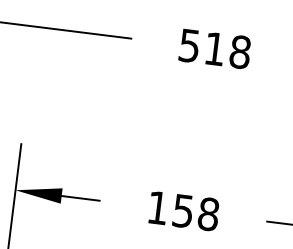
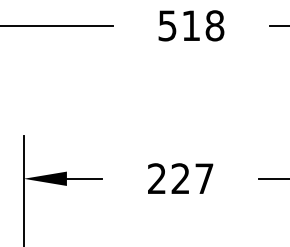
text: (183, 210) -> (180, 178), 158 -> 227

